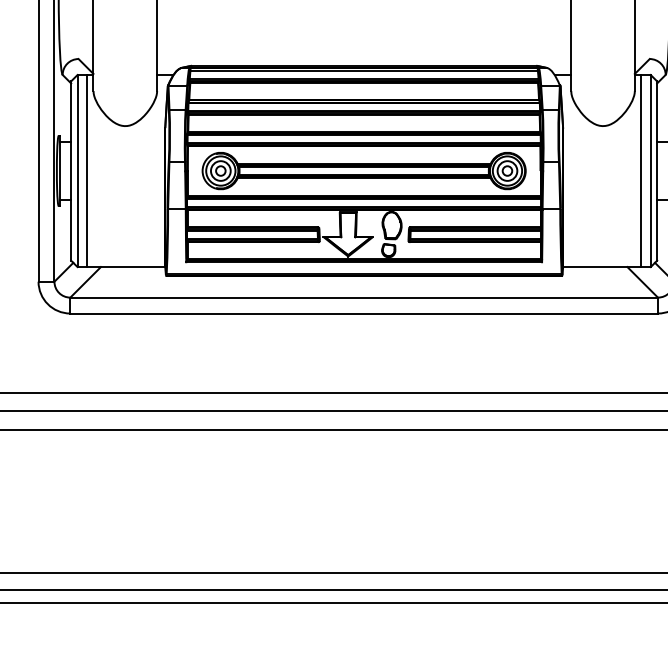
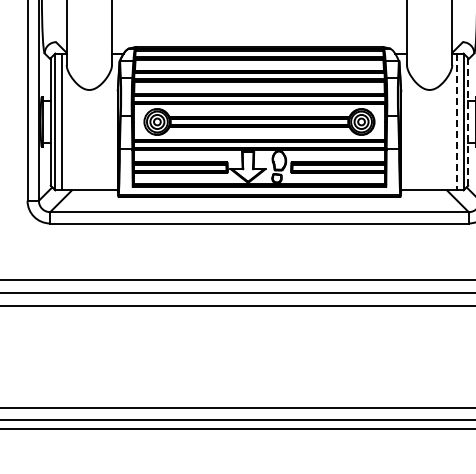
line: (657, 170) -> (468, 121), solid -> dashed
line: (640, 171) -> (456, 122), solid -> dashed

